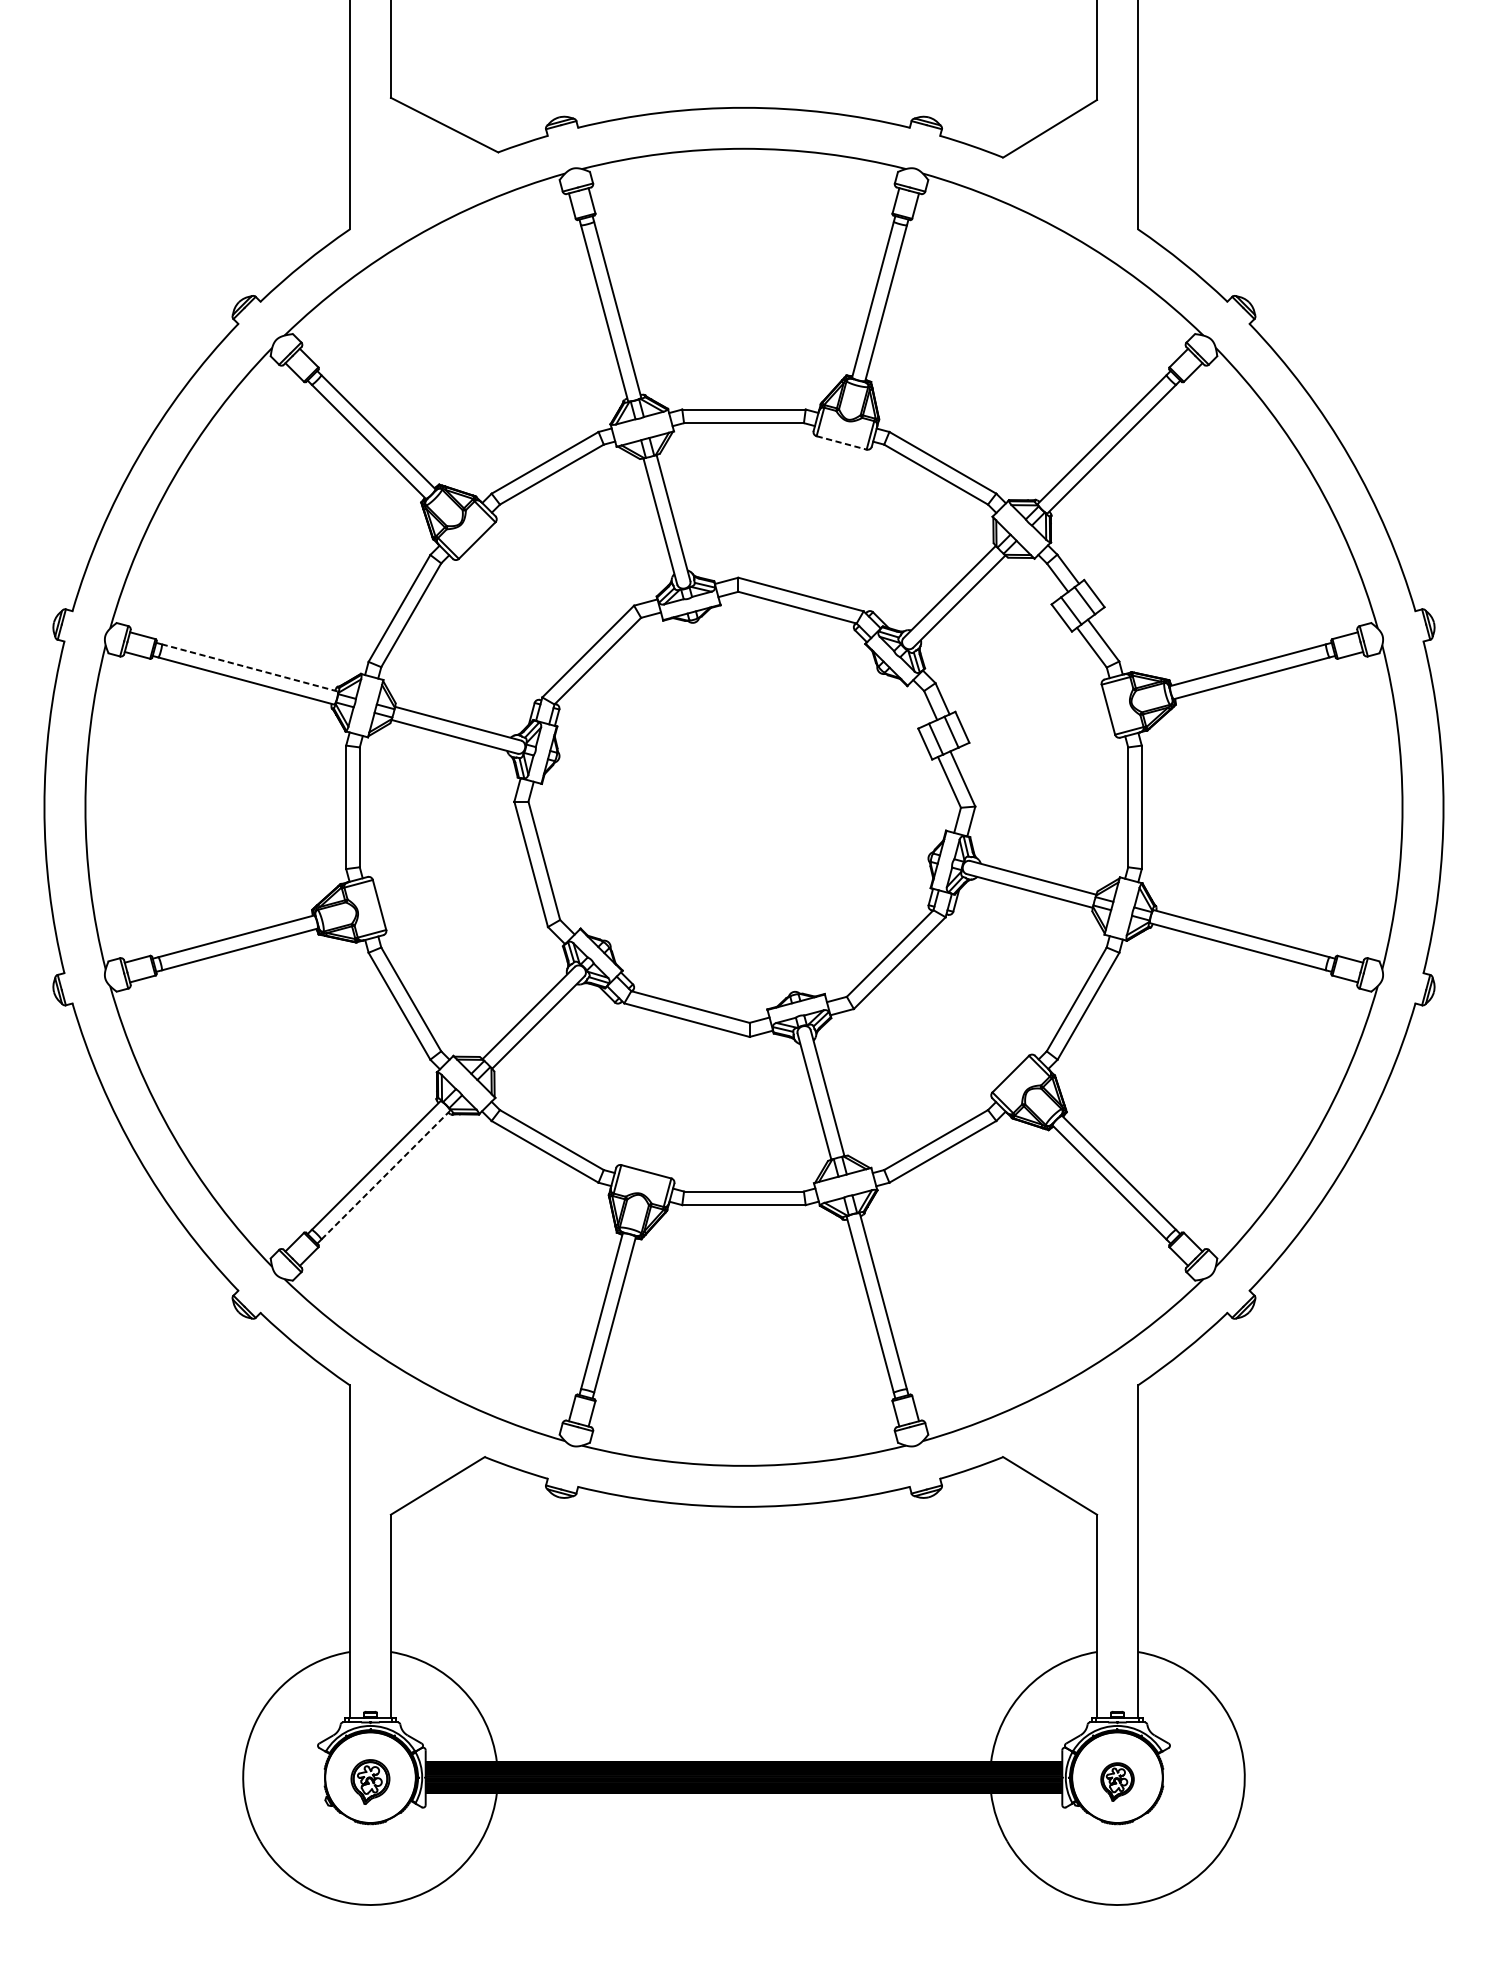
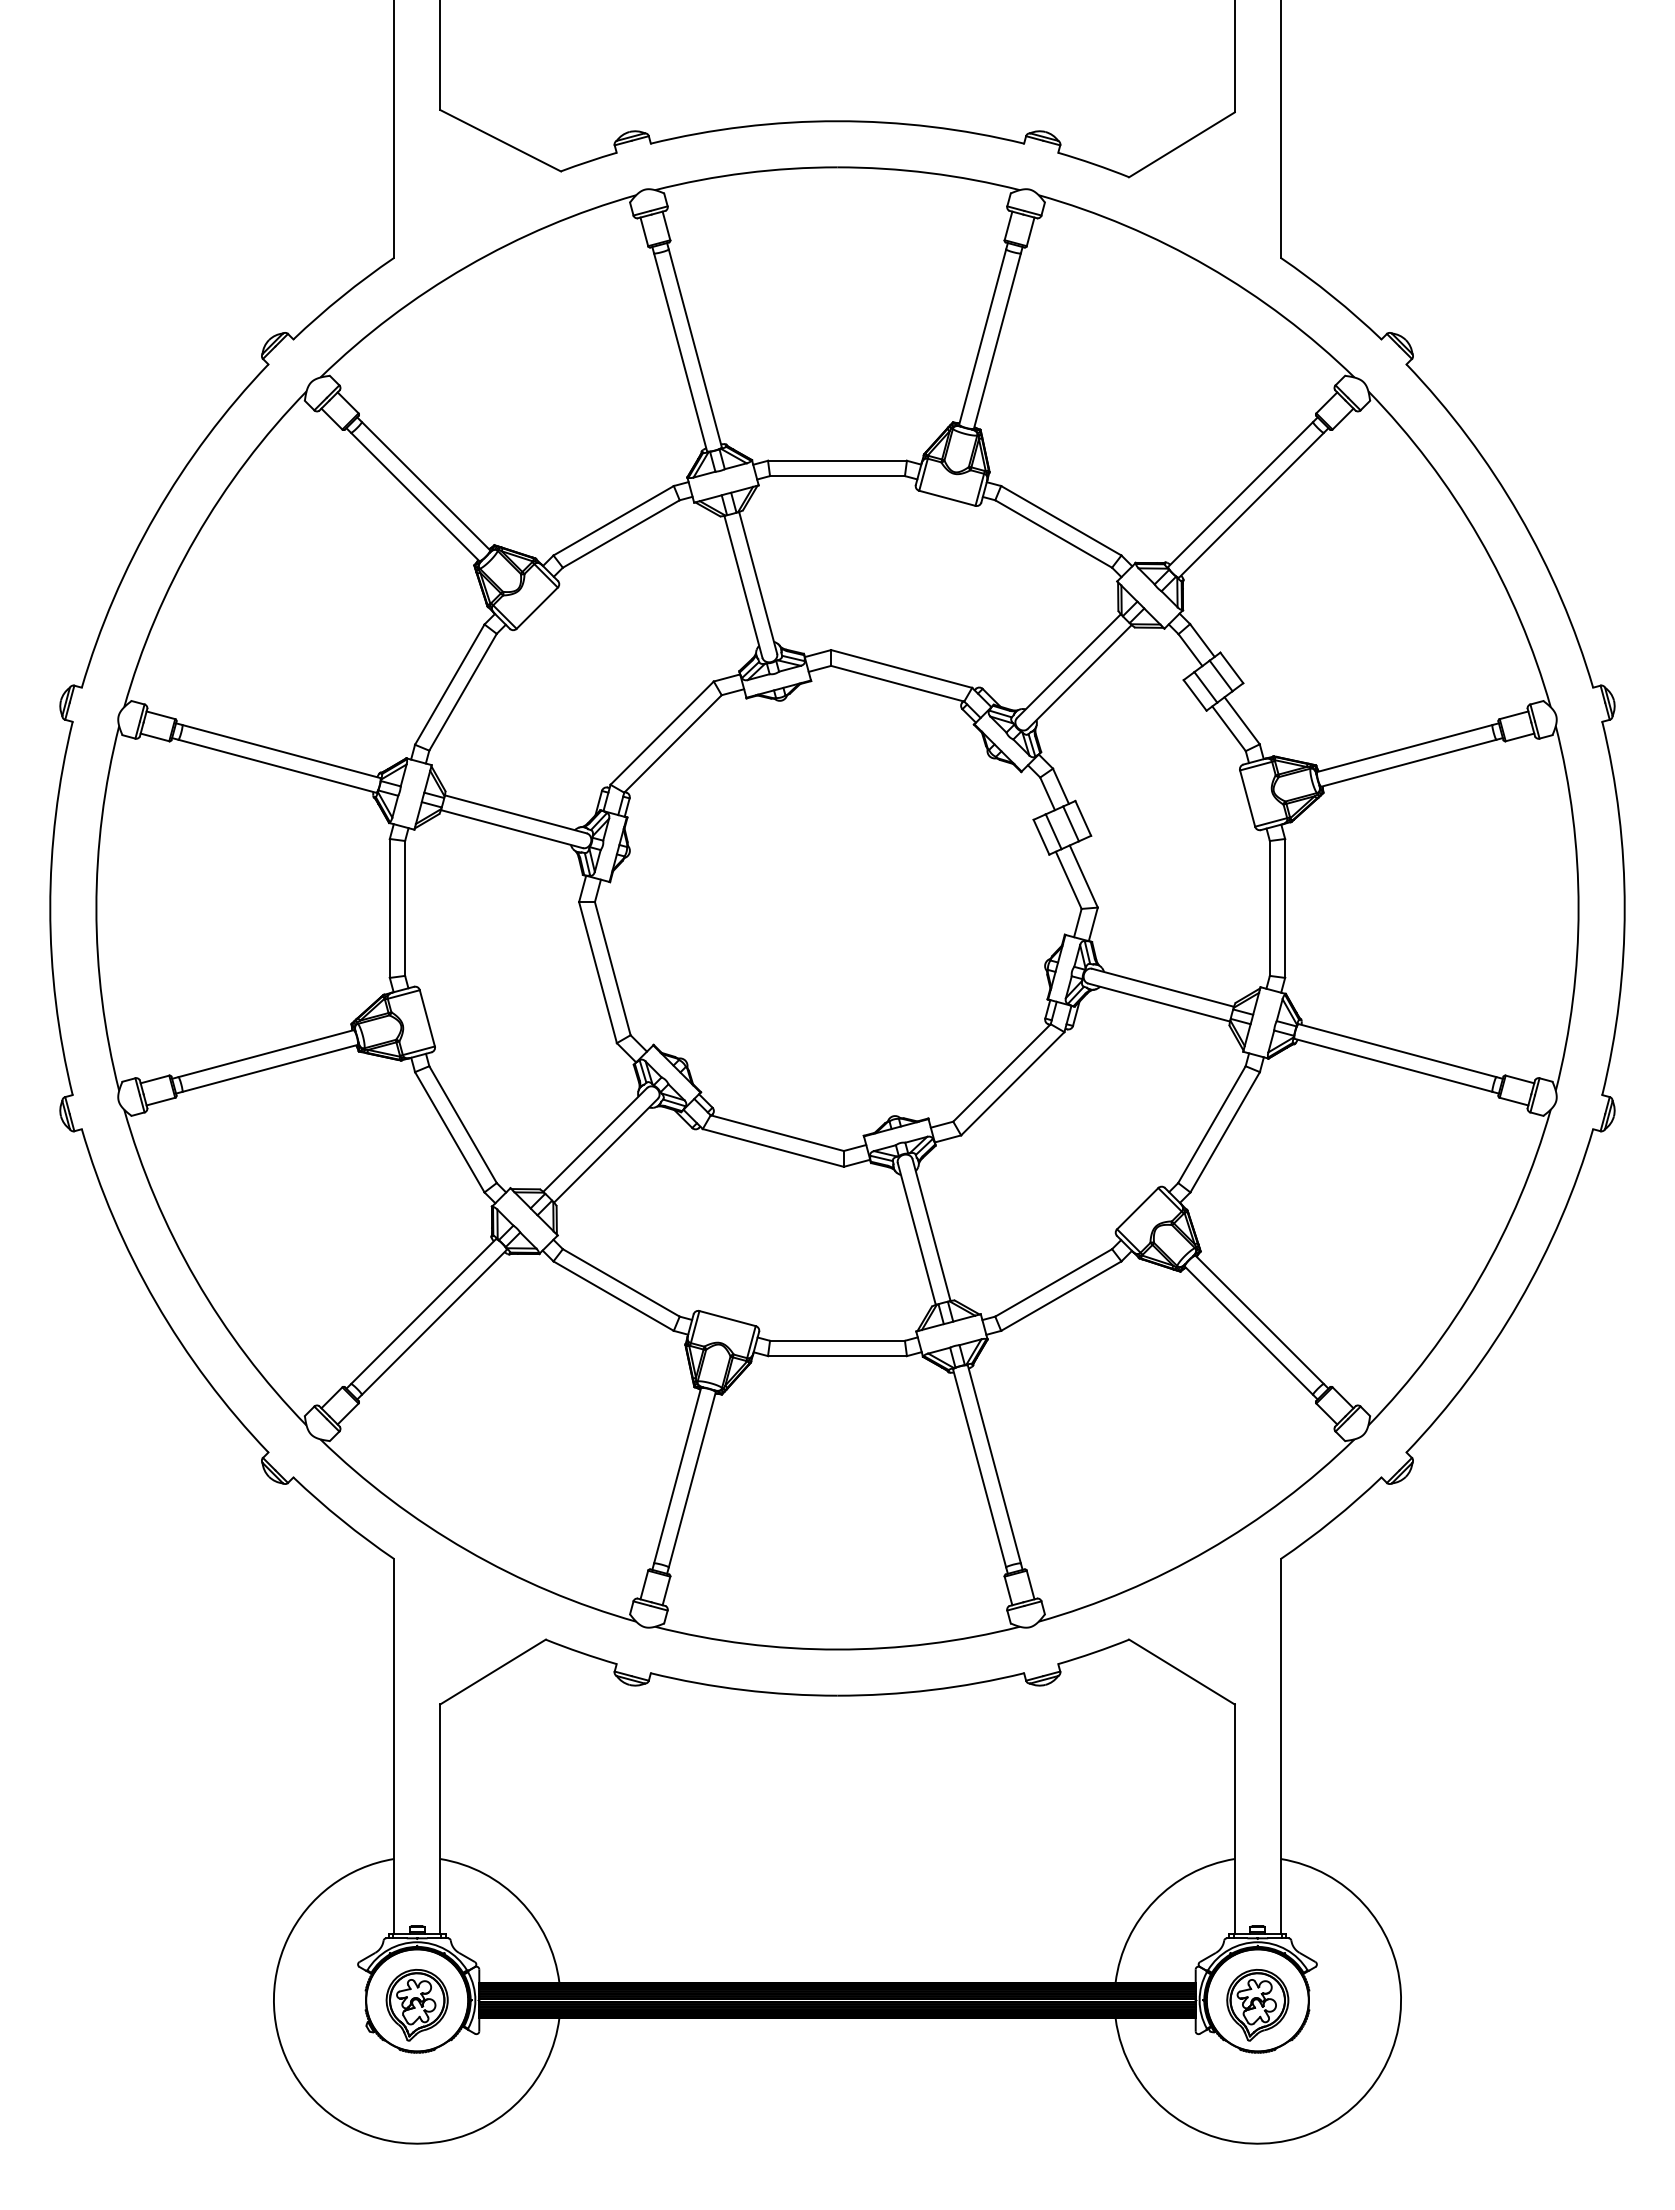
line: (841, 443) -> (947, 498), dashed -> solid
line: (249, 667) -> (280, 751), dashed -> solid
line: (385, 1175) -> (434, 1322), dashed -> solid
part: (369, 1782) -> (416, 2005), size x1.43
part: (1117, 1782) -> (1257, 2005), size x1.67

